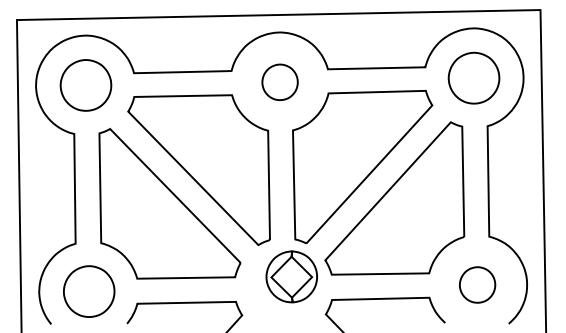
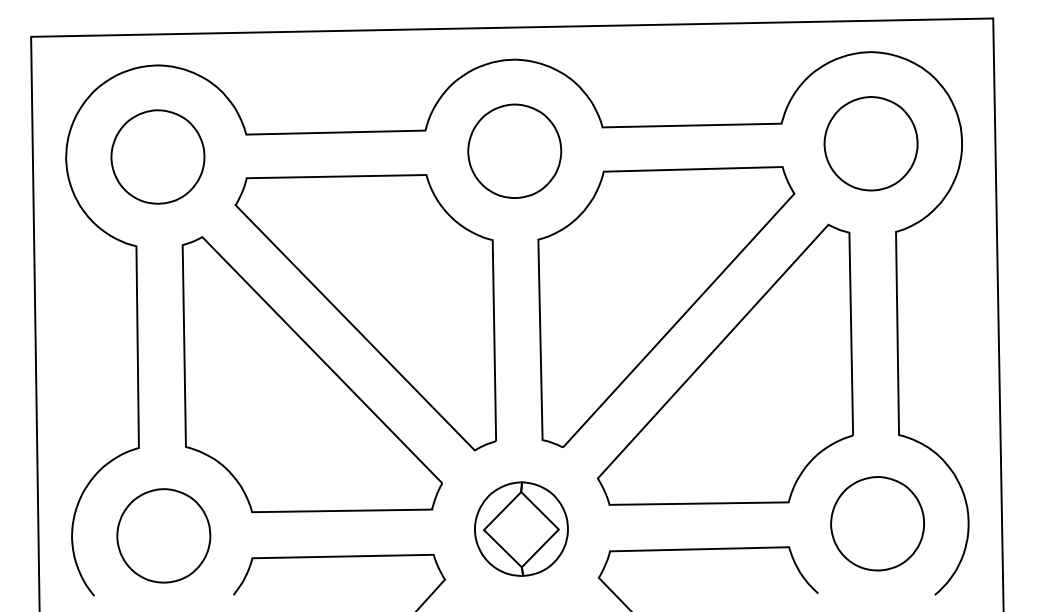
part: (279, 82) -> (513, 151), size x1.43
part: (291, 276) -> (520, 528), moved
part: (477, 284) -> (877, 522), size x1.43

